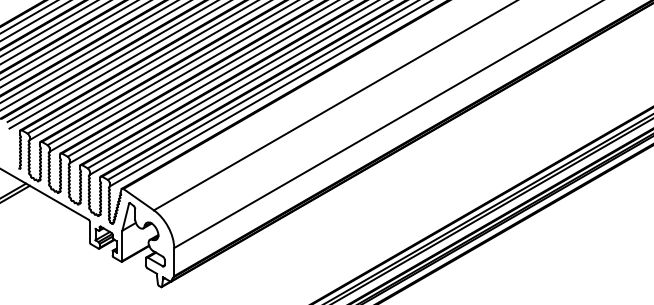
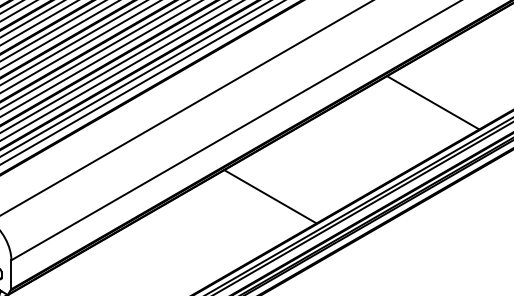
line: (583, 95) -> (433, 102), added
line: (425, 186) -> (270, 196), added

